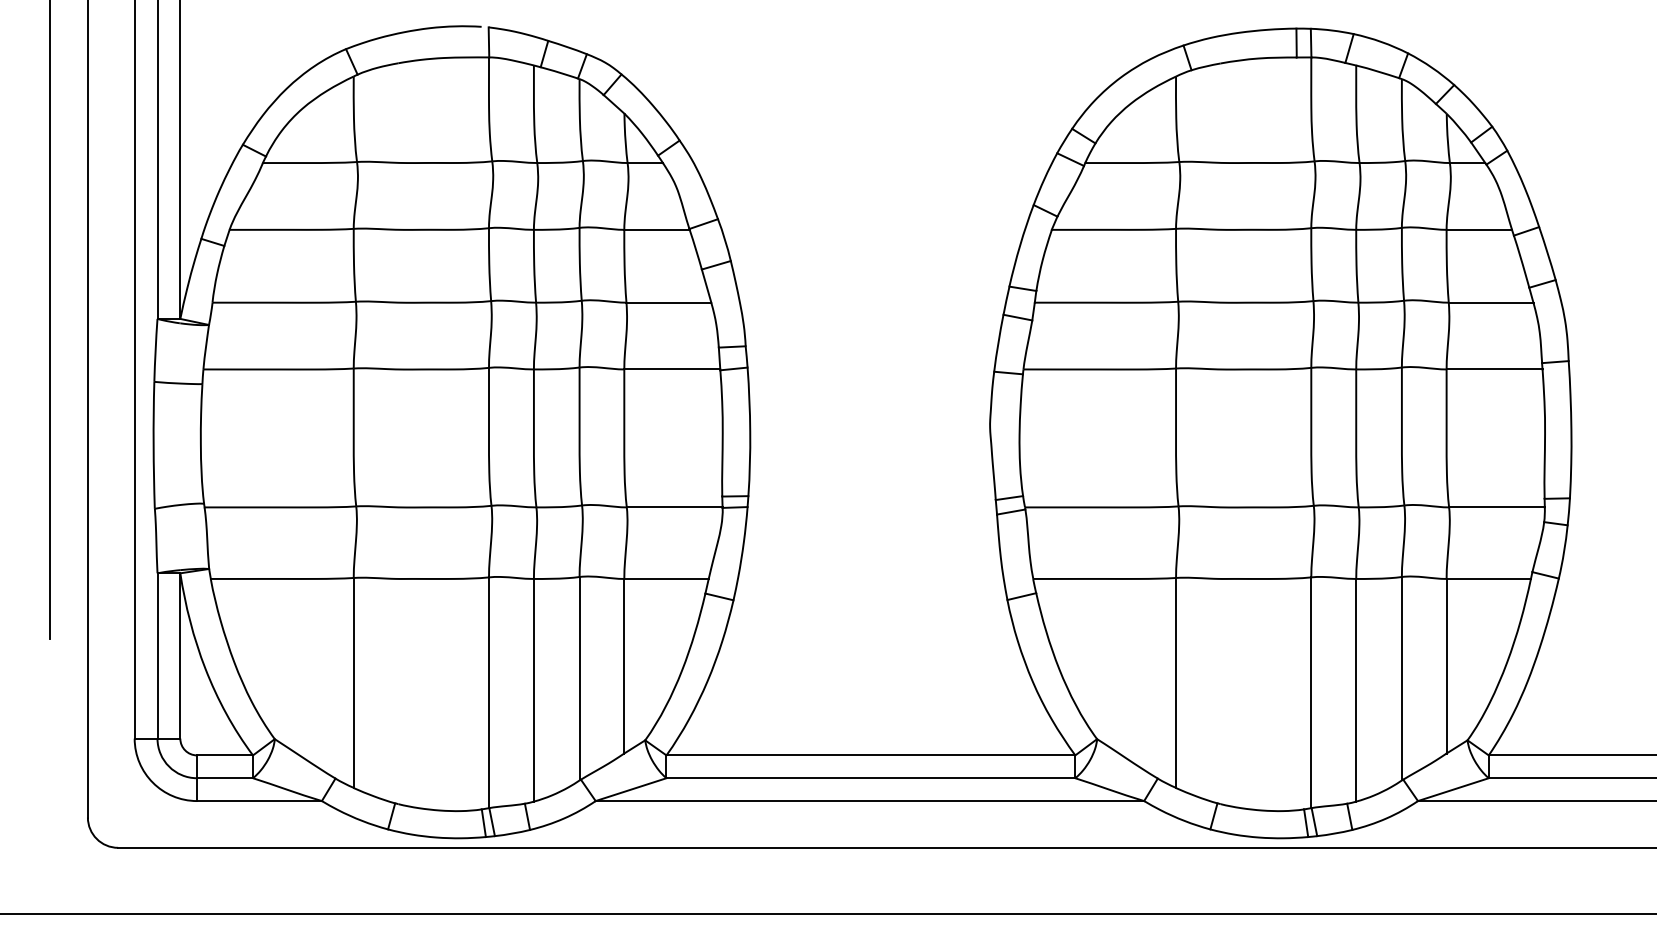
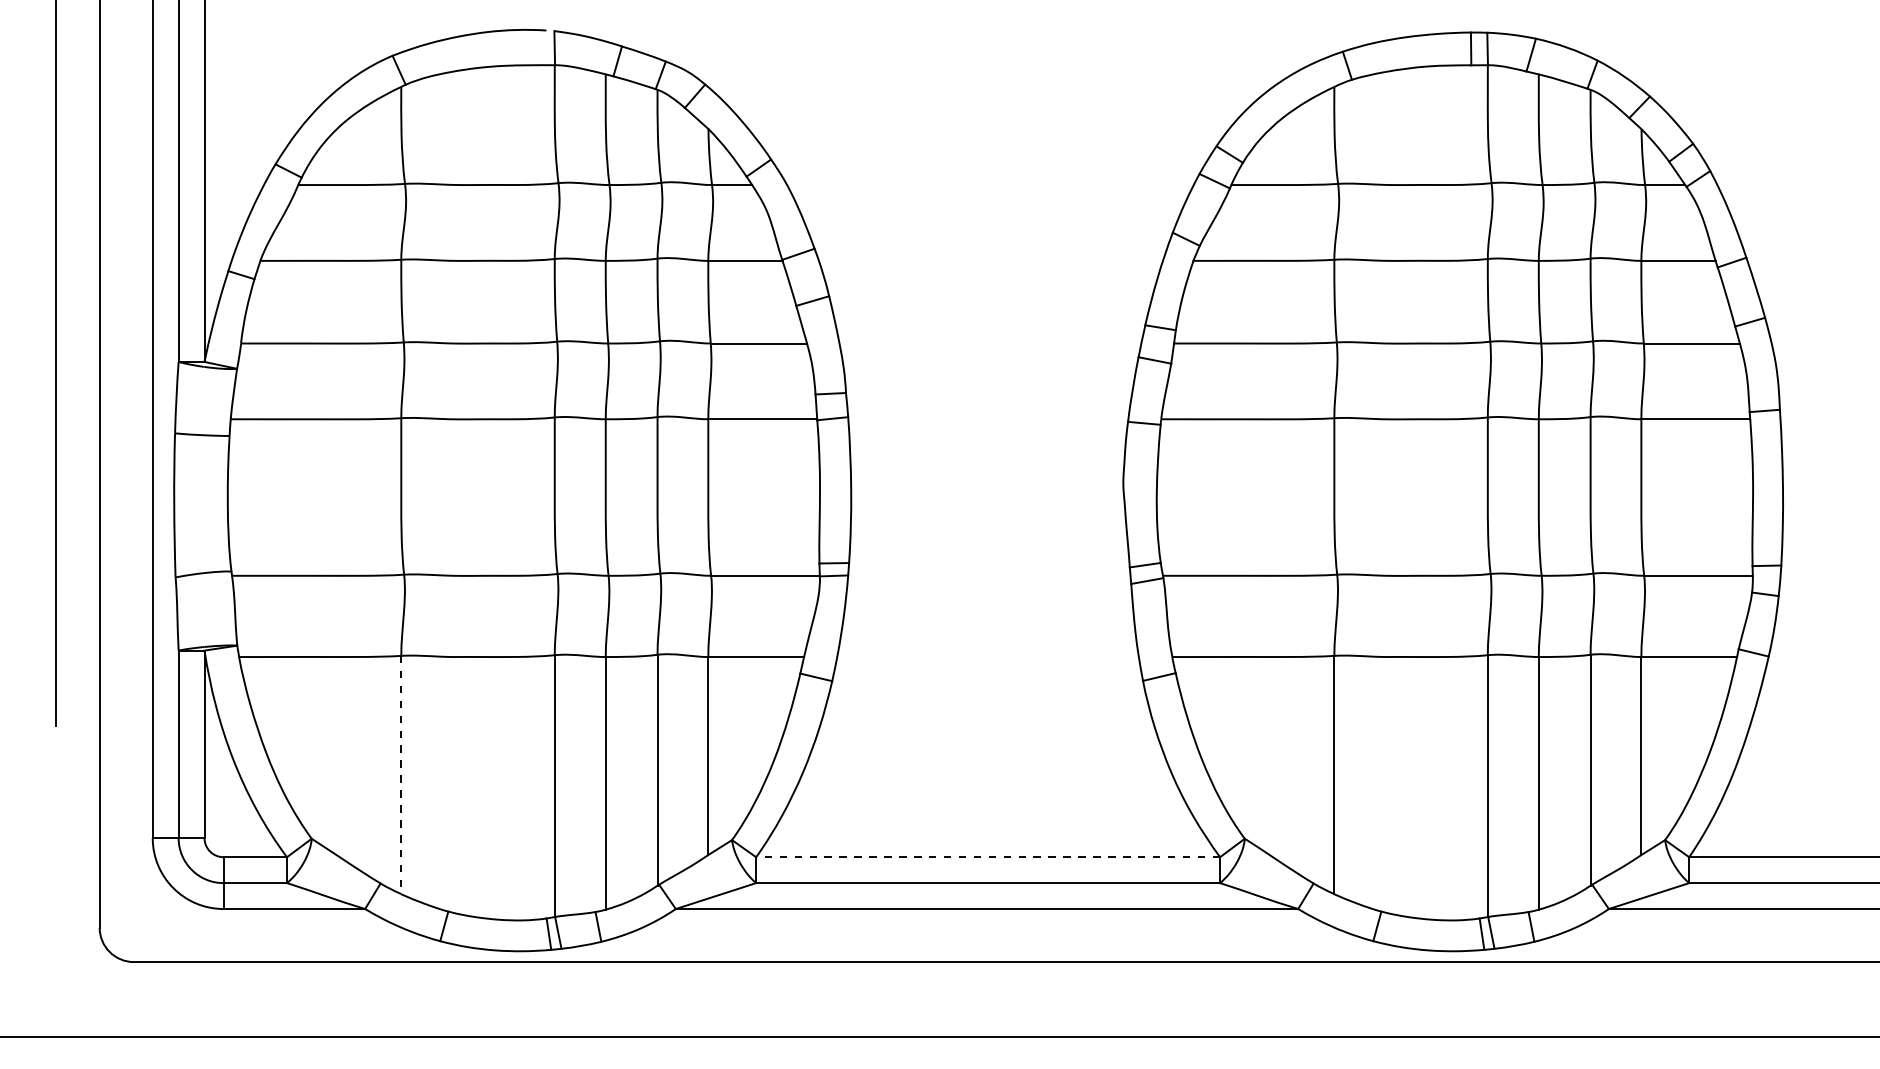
line: (353, 683) -> (401, 775), solid -> dashed
line: (871, 755) -> (988, 857), solid -> dashed

